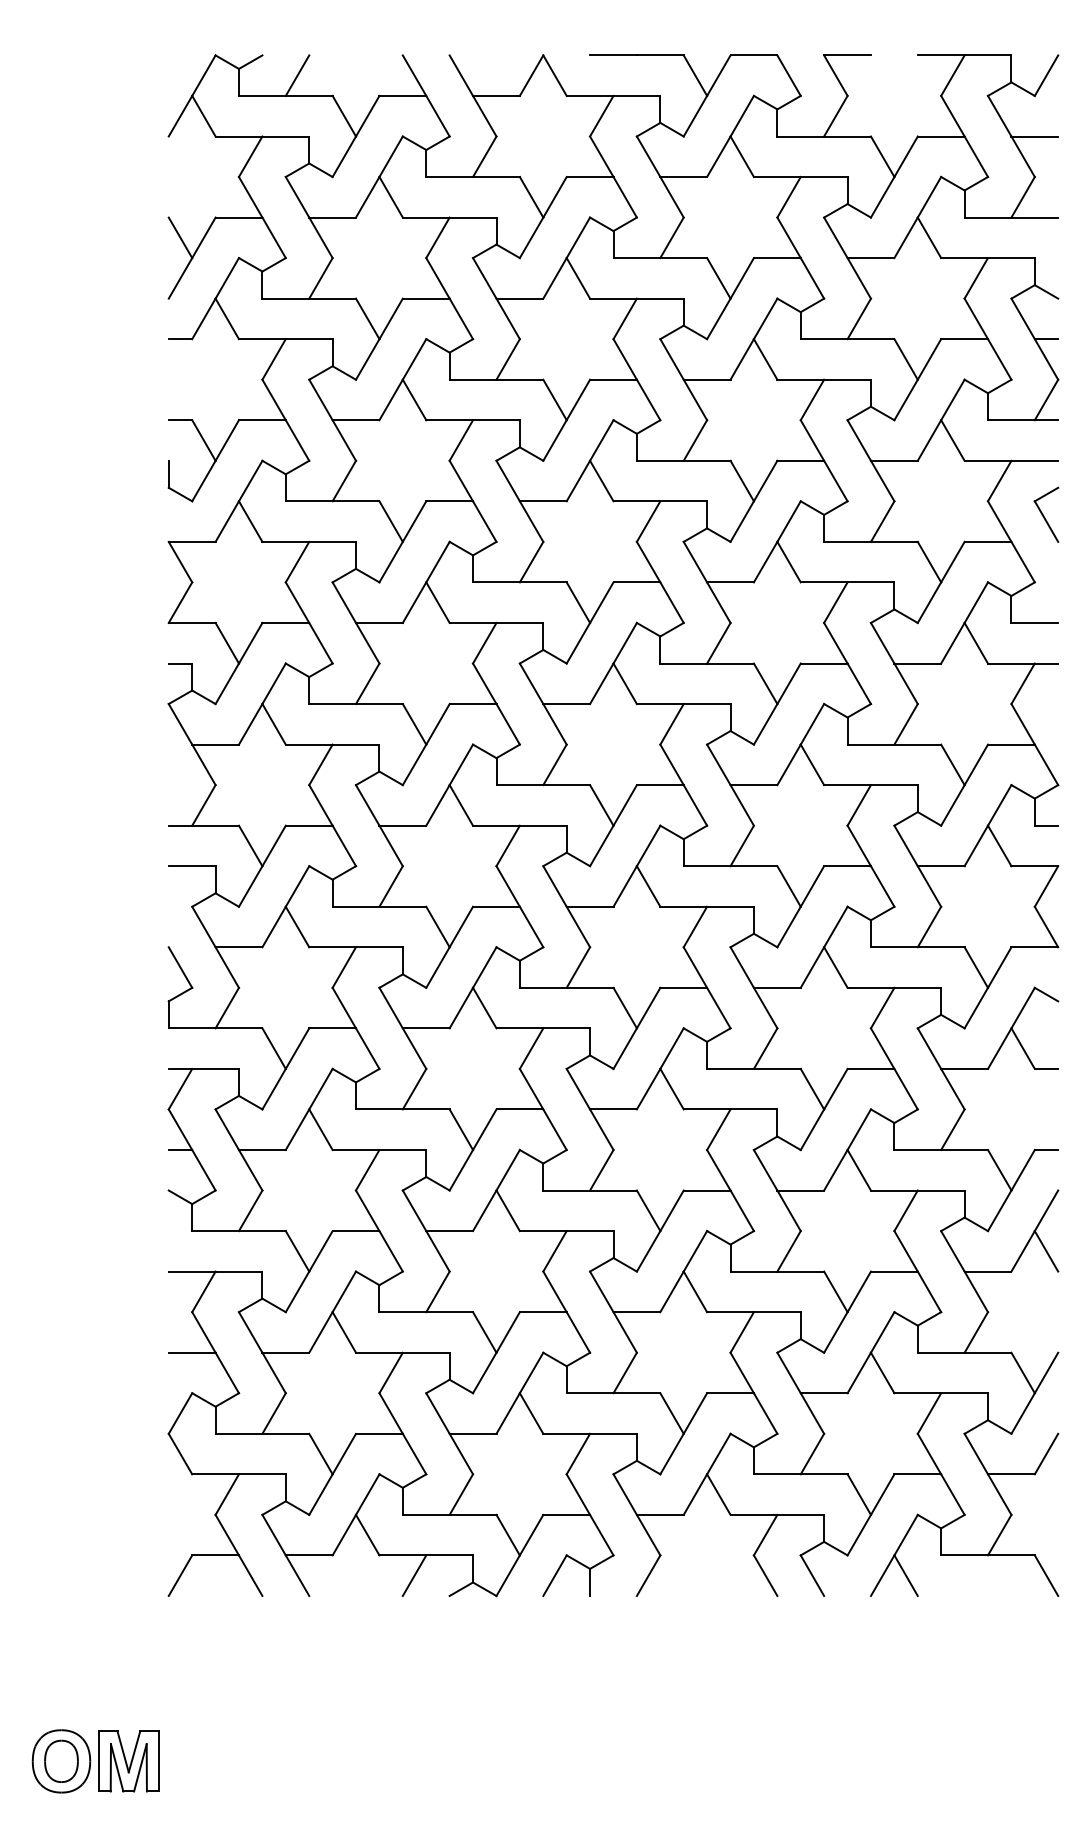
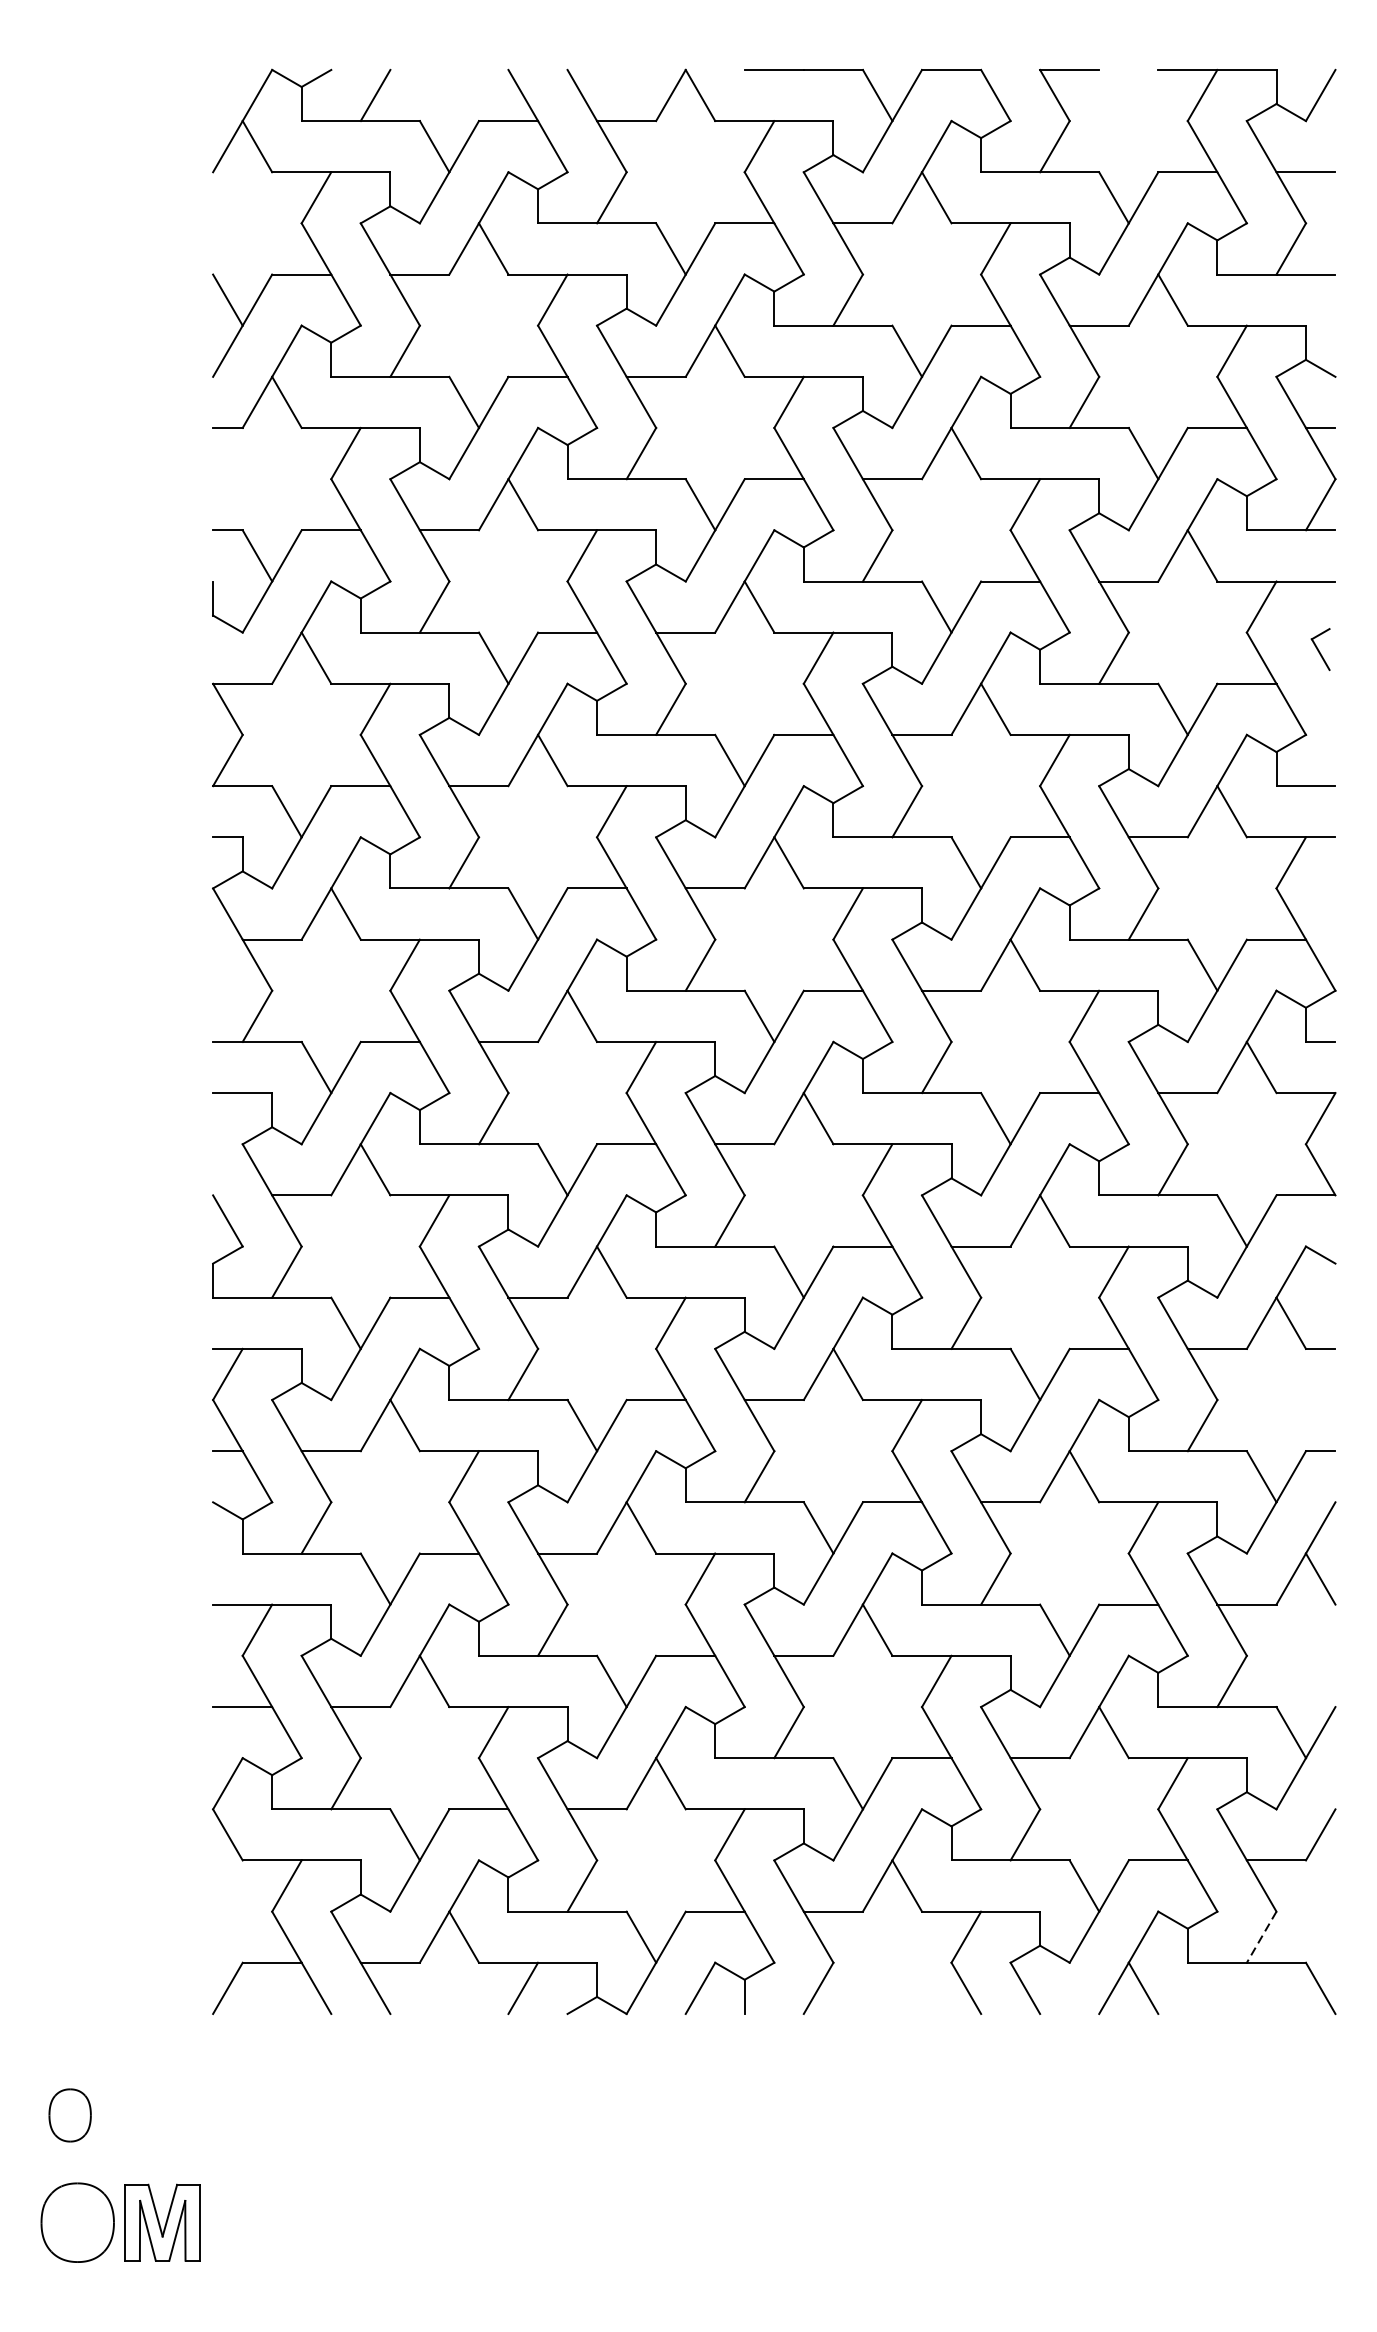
part: (1046, 514) -> (1320, 649), size x0.6
line: (999, 1535) -> (1261, 1937), solid -> dashed
part: (61, 1760) -> (70, 2114), moved

